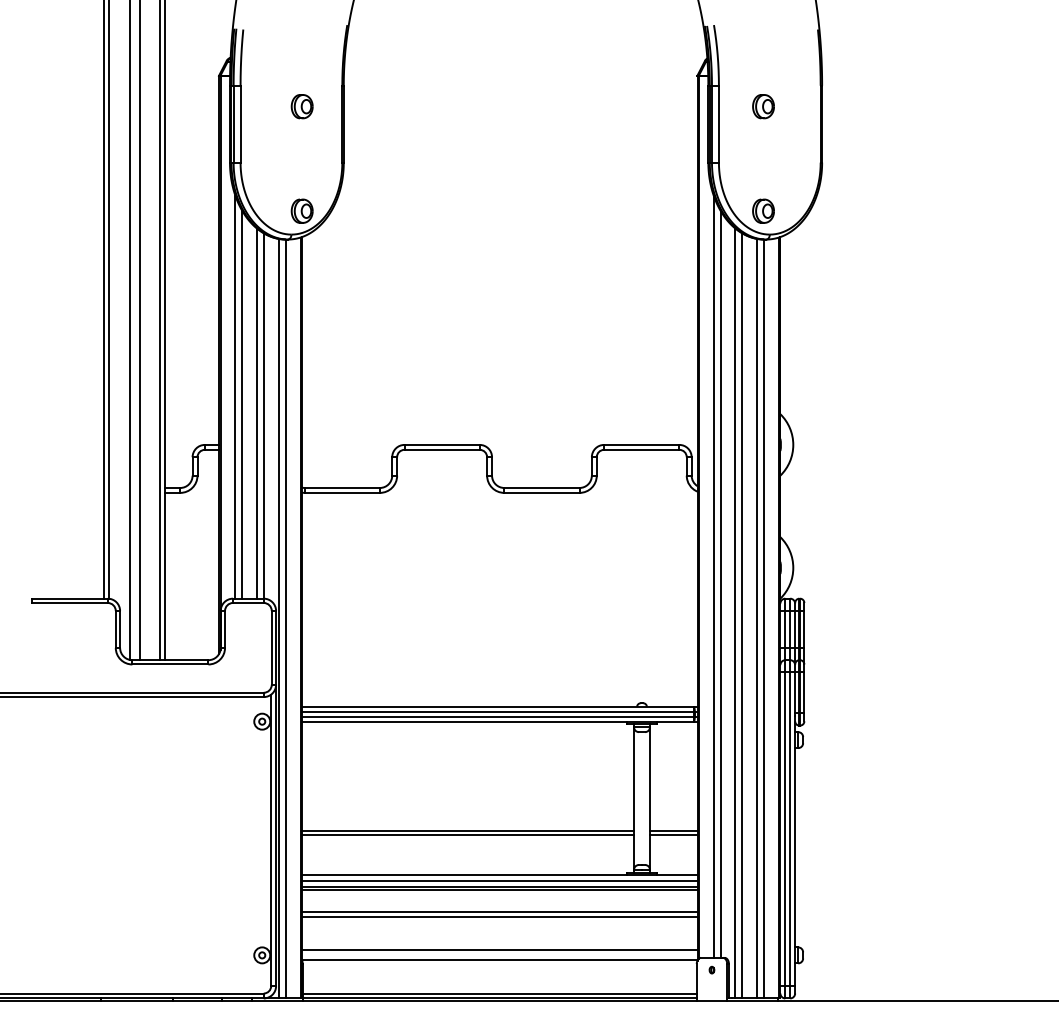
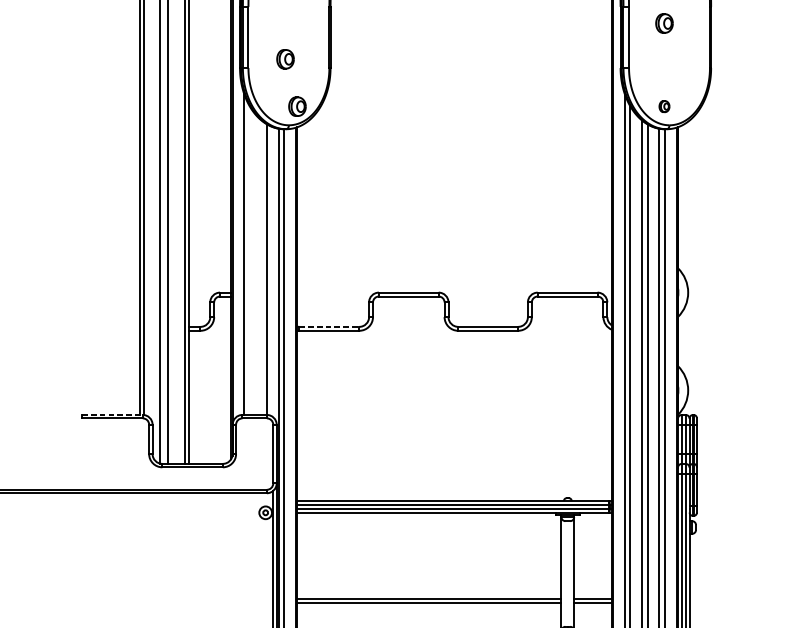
part: (301, 106) -> (284, 59), moved
part: (763, 210) -> (664, 106), size x0.6
line: (242, 404) -> (249, 260), removed
line: (257, 413) -> (261, 267), removed
line: (342, 487) -> (329, 326), solid -> dashed
line: (70, 598) -> (113, 414), solid -> dashed

